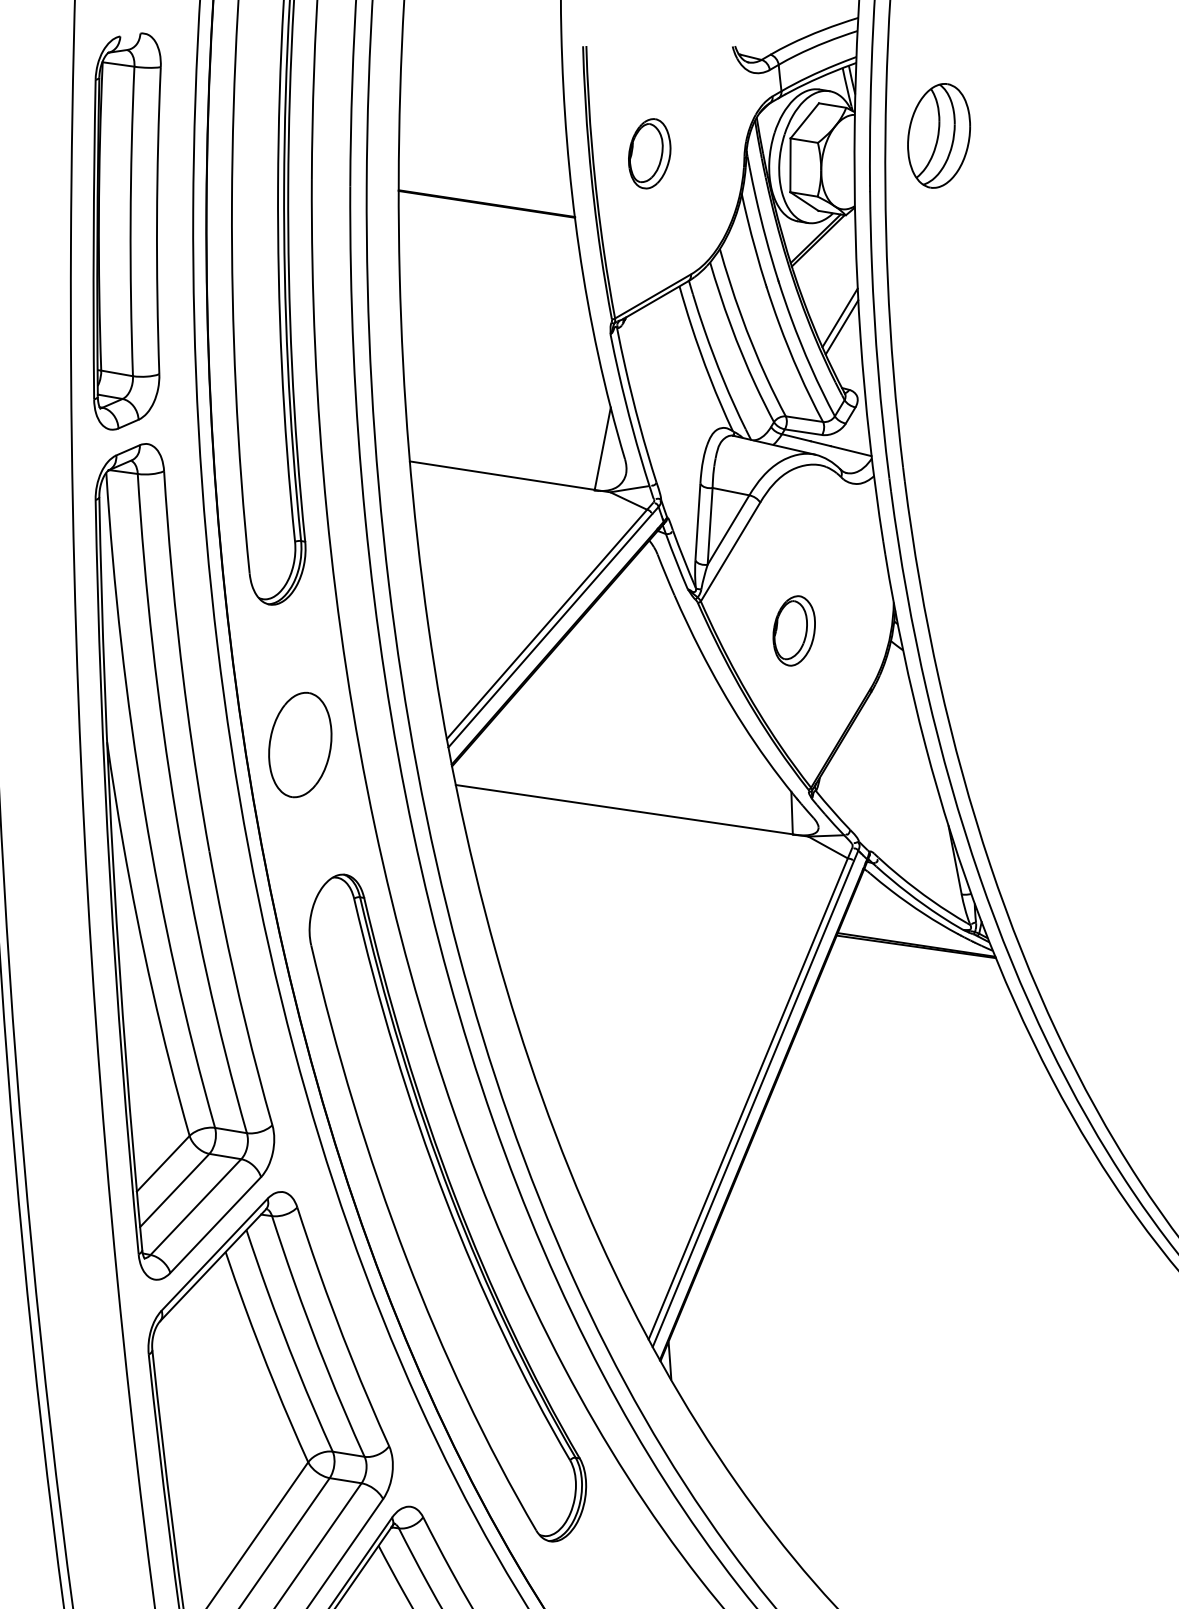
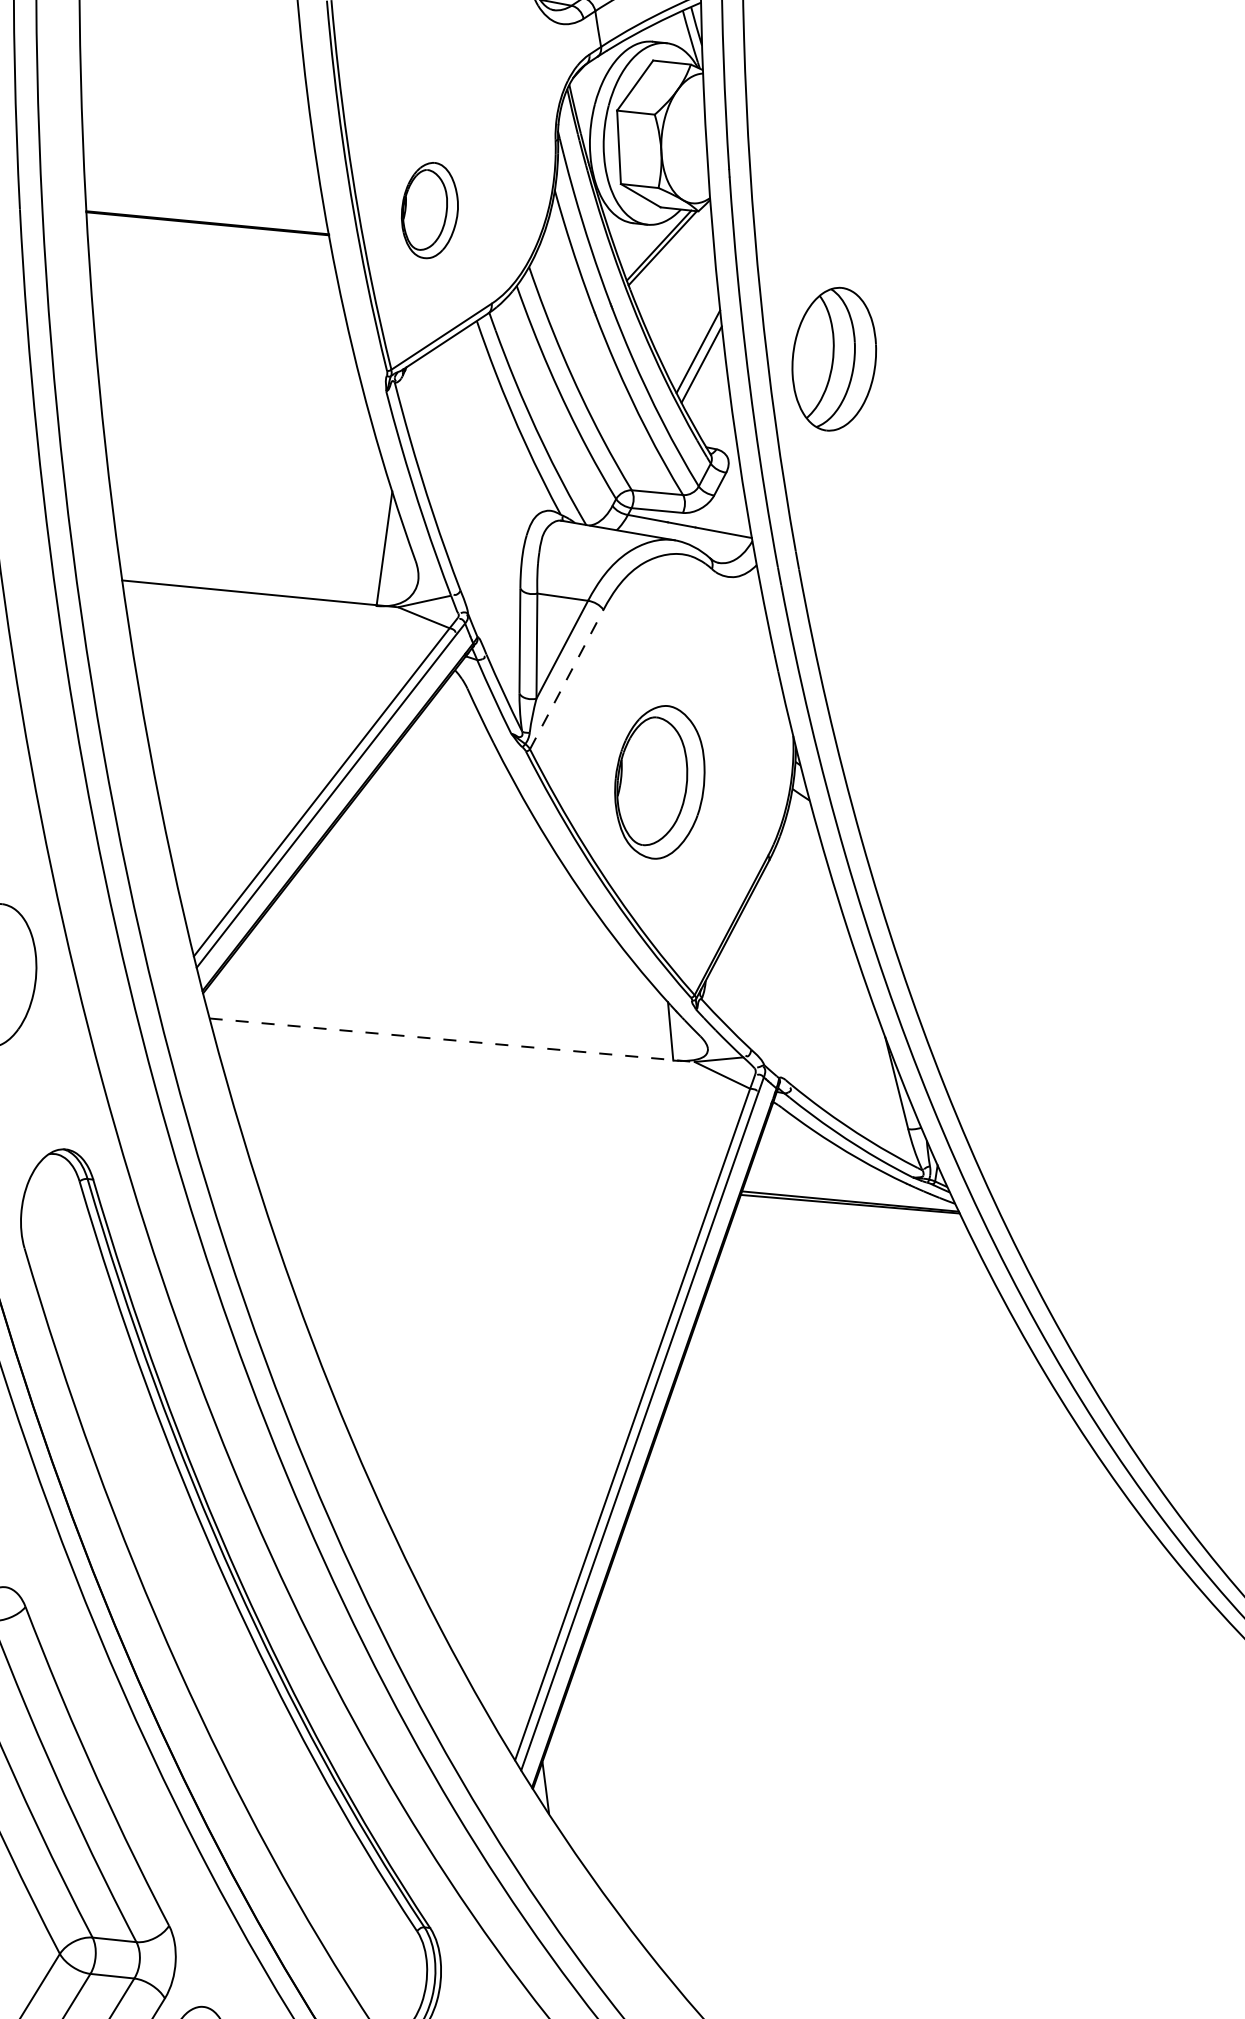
part: (939, 135) -> (834, 358), moved
part: (649, 153) -> (429, 210), moved
line: (730, 552) -> (566, 680), solid -> dashed
part: (793, 630) -> (658, 781), size x1.6
line: (632, 810) -> (452, 1039), solid -> dashed

